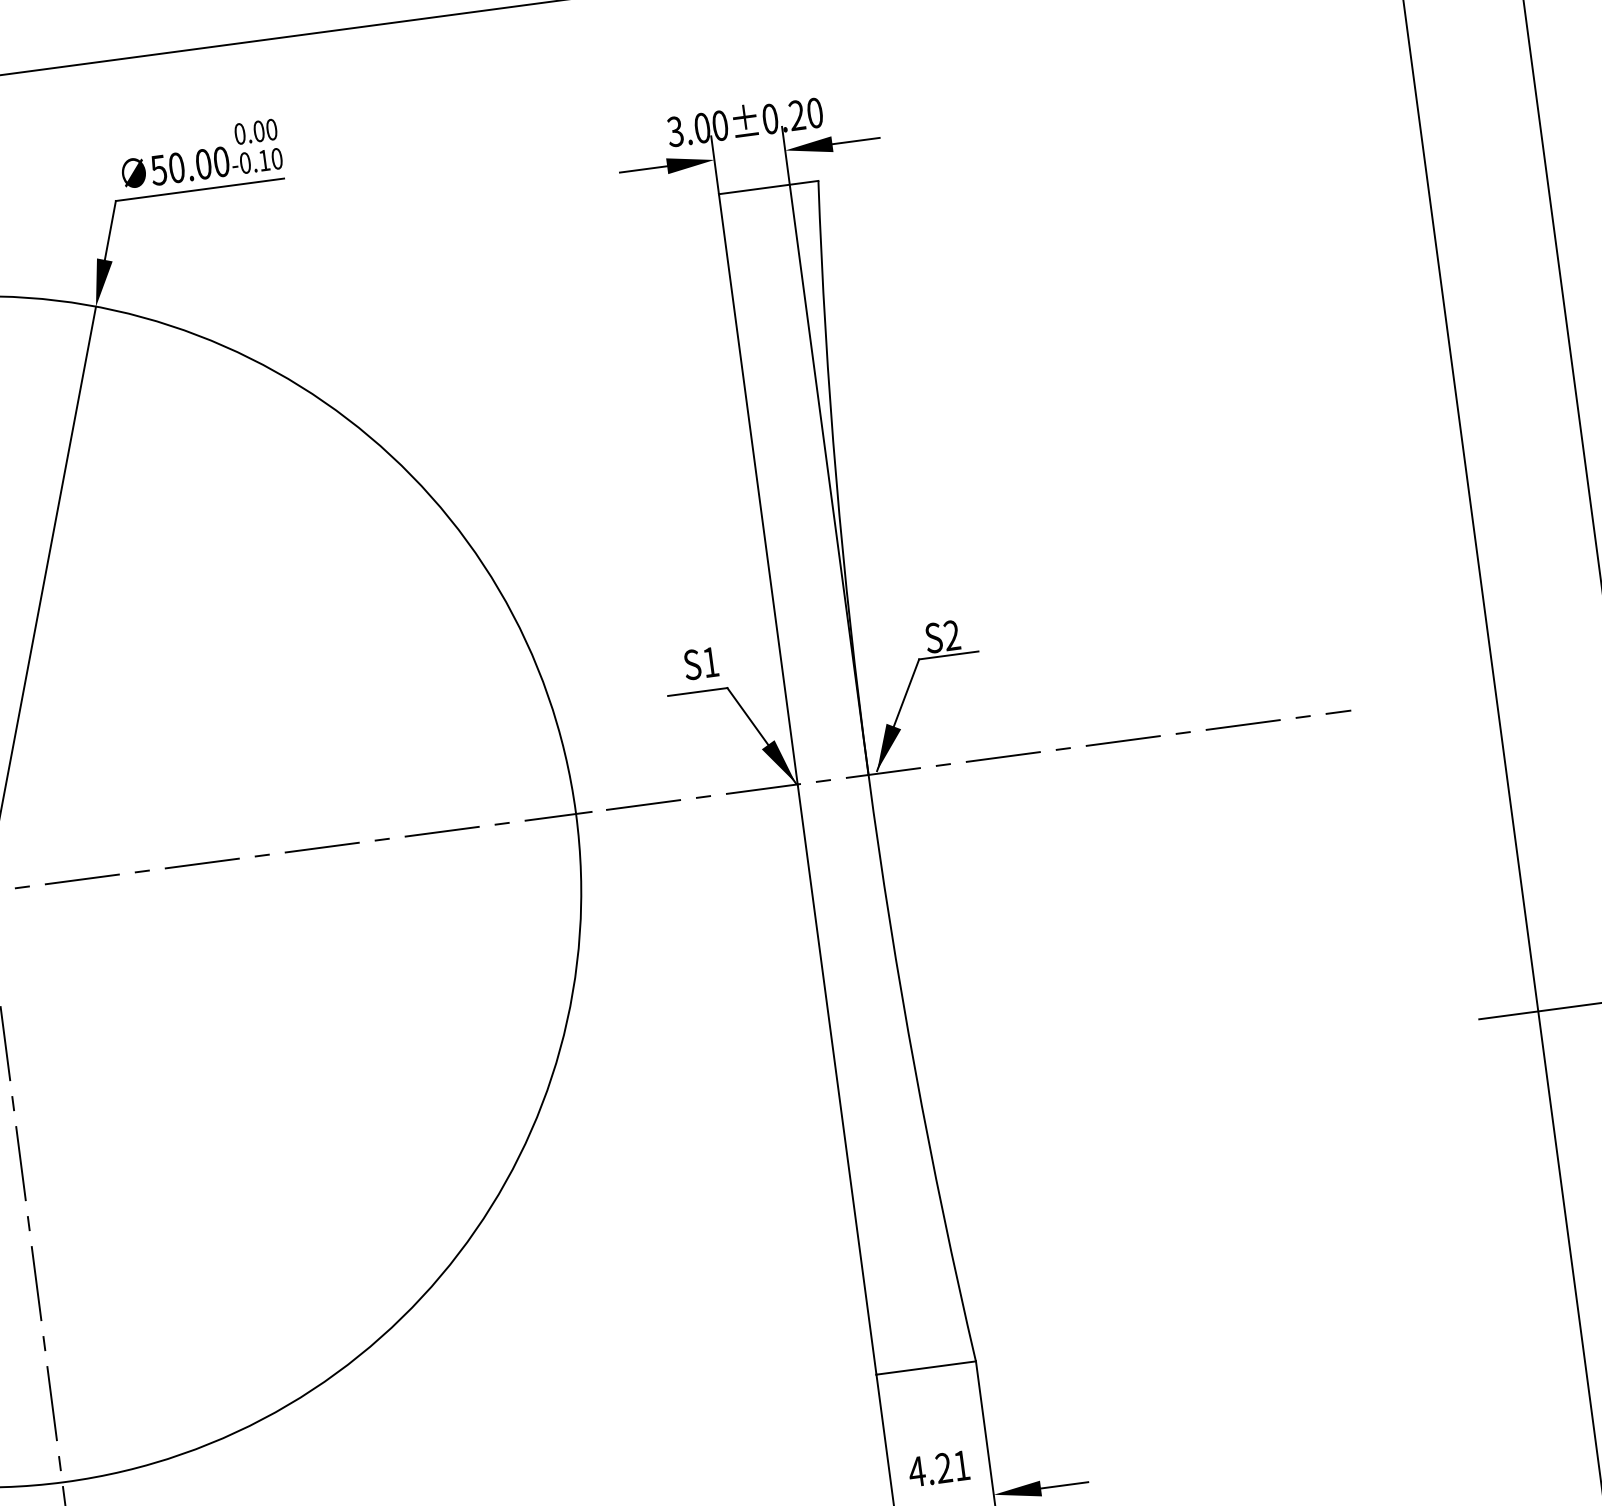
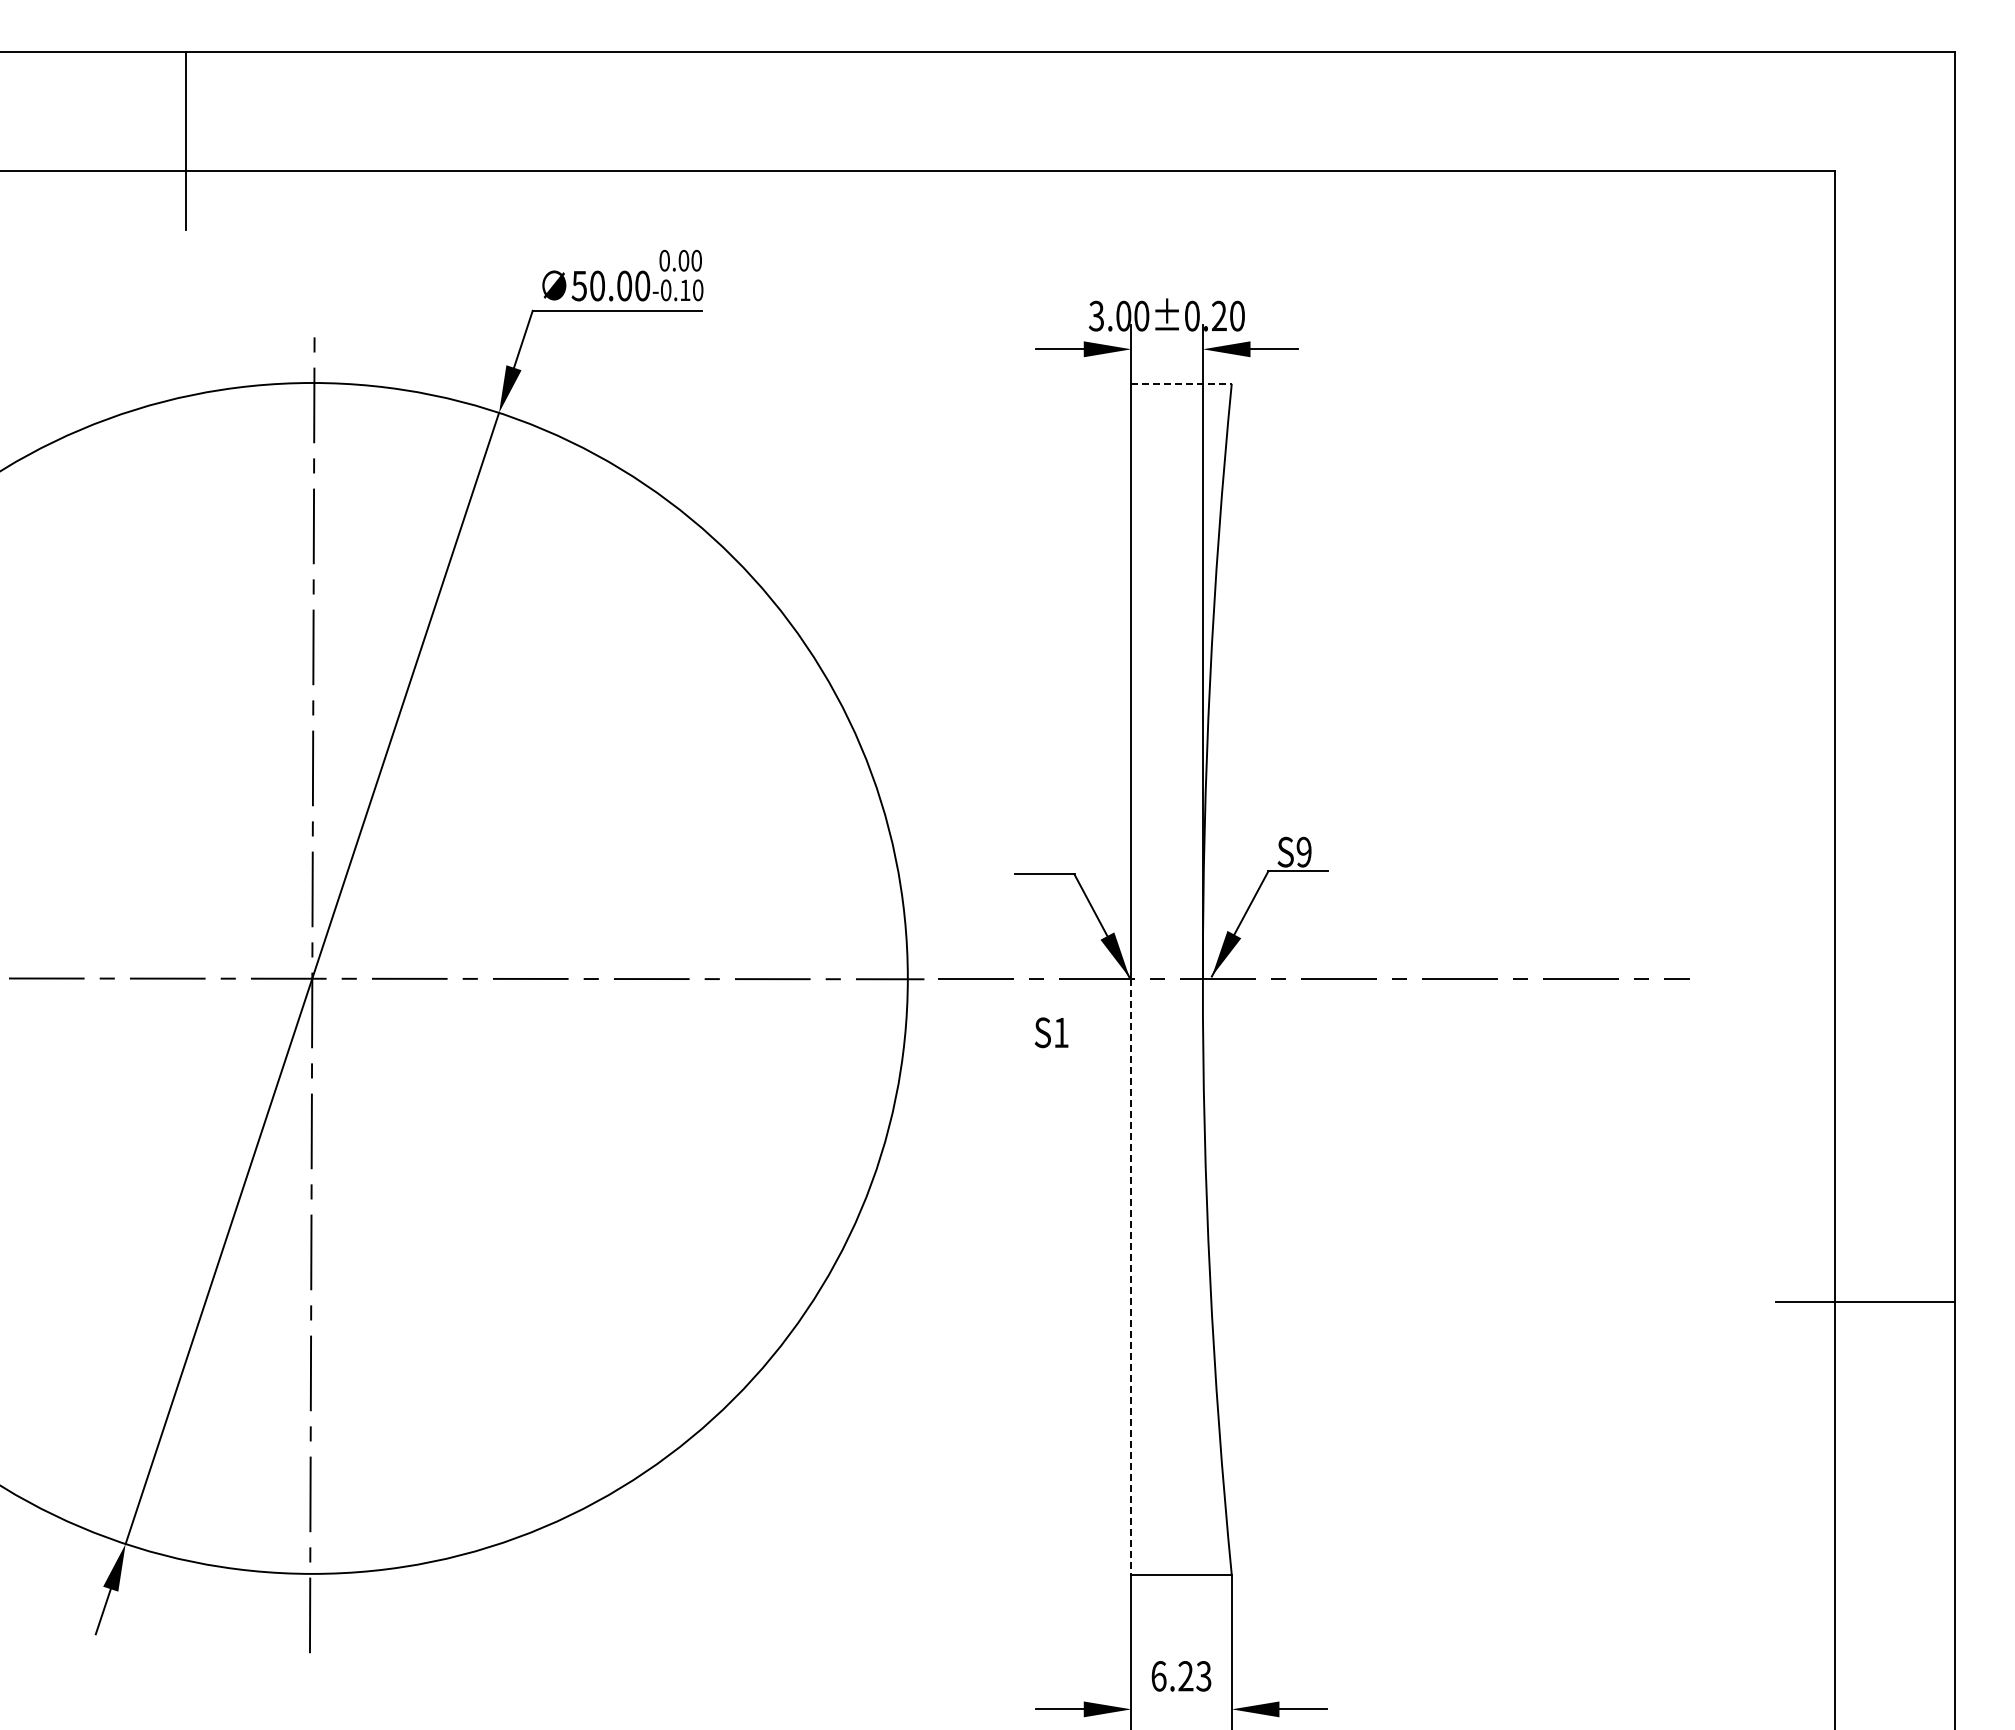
line: (769, 187) -> (1182, 383), solid -> dashed
text: (951, 635) -> (1303, 852), S2 -> S9
text: (700, 663) -> (1051, 1032), moved
line: (837, 1080) -> (1131, 1277), solid -> dashed
text: (938, 1469) -> (1180, 1676), 4.21 -> 6.23

